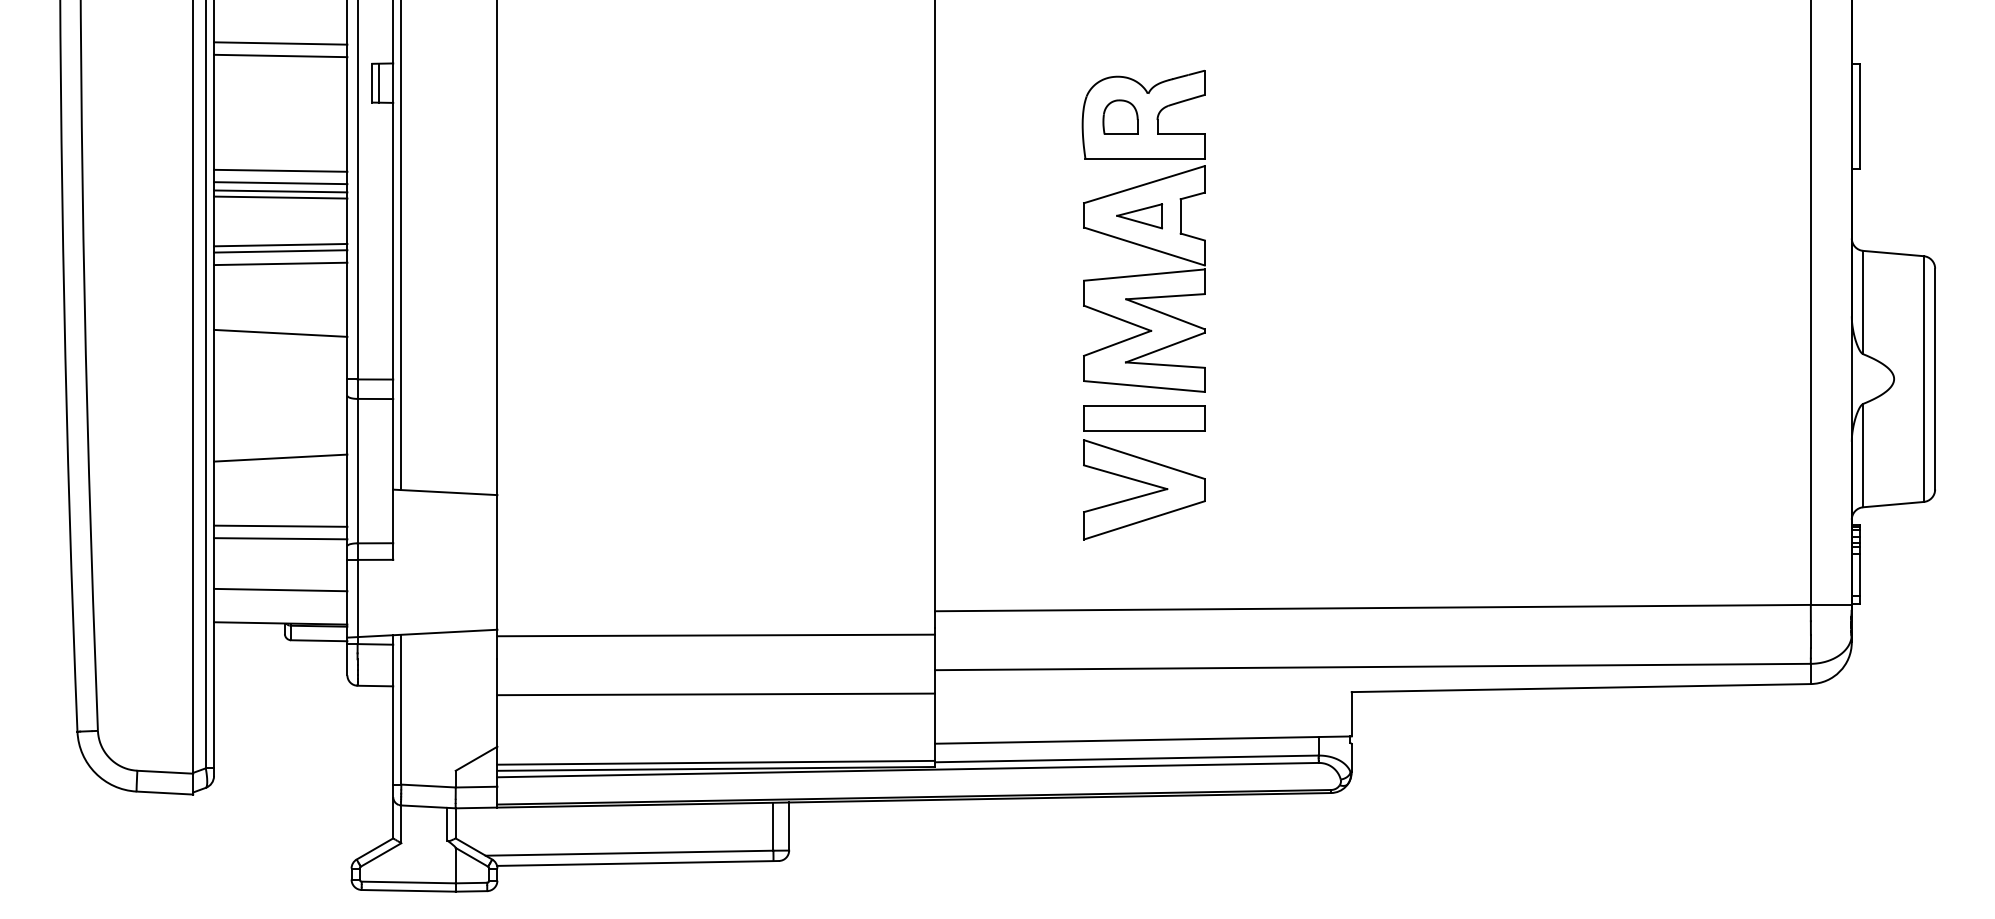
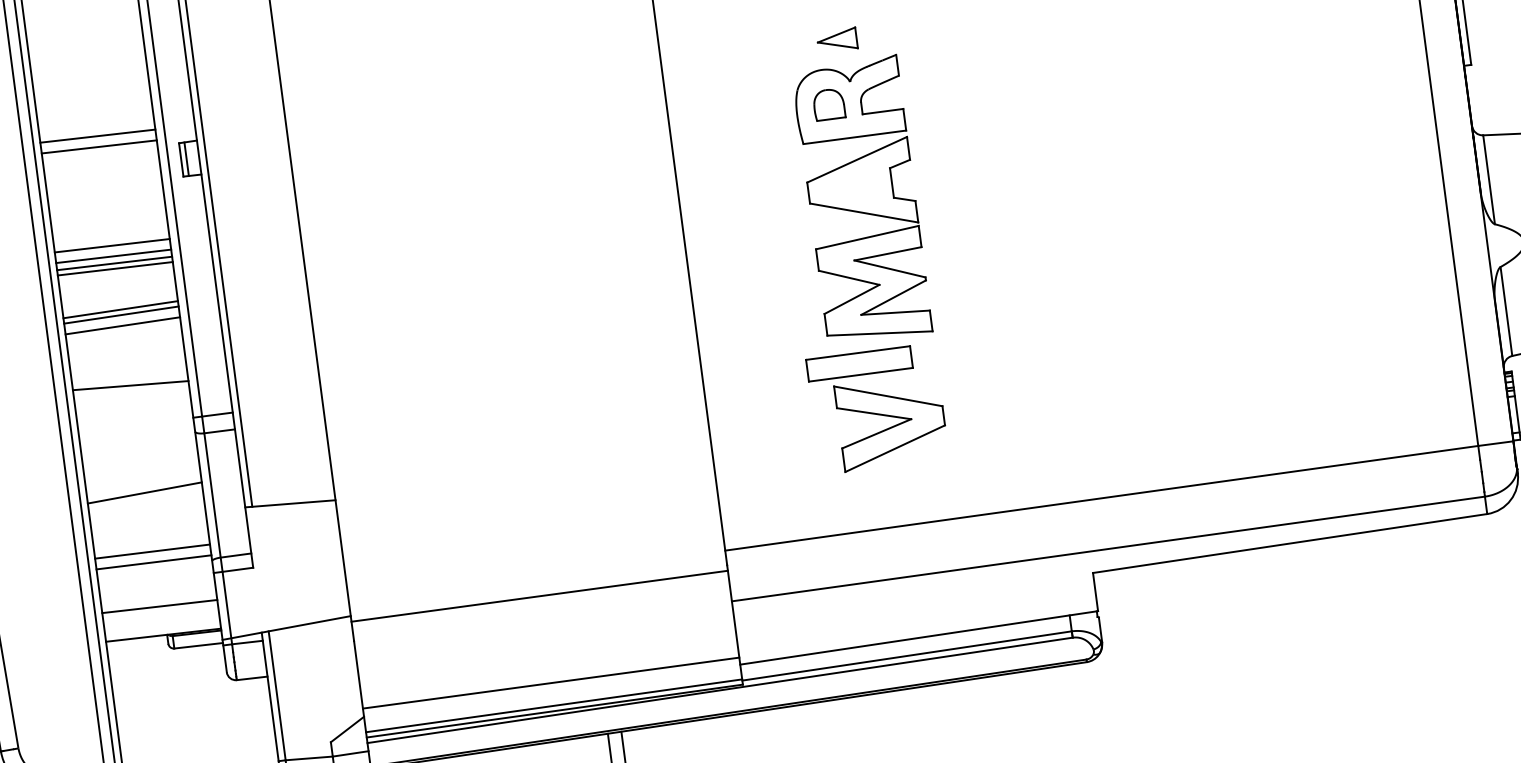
part: (1139, 216) -> (837, 40), moved
part: (1144, 418) -> (859, 364), moved
line: (715, 694) -> (550, 683), moved

